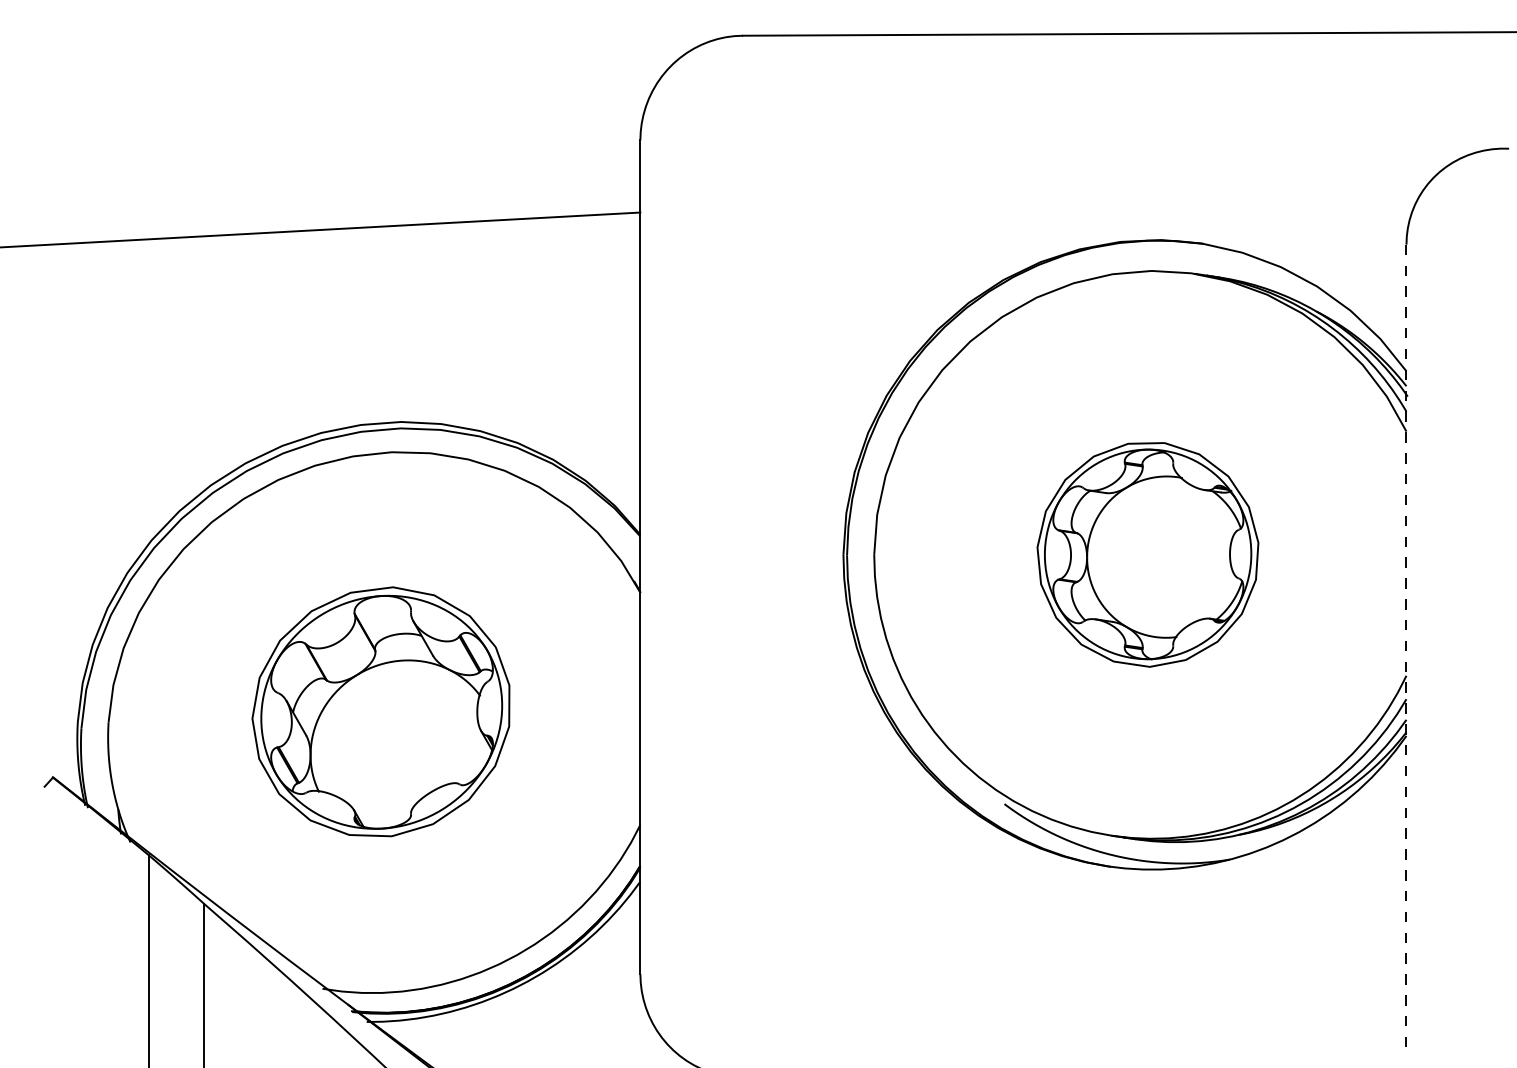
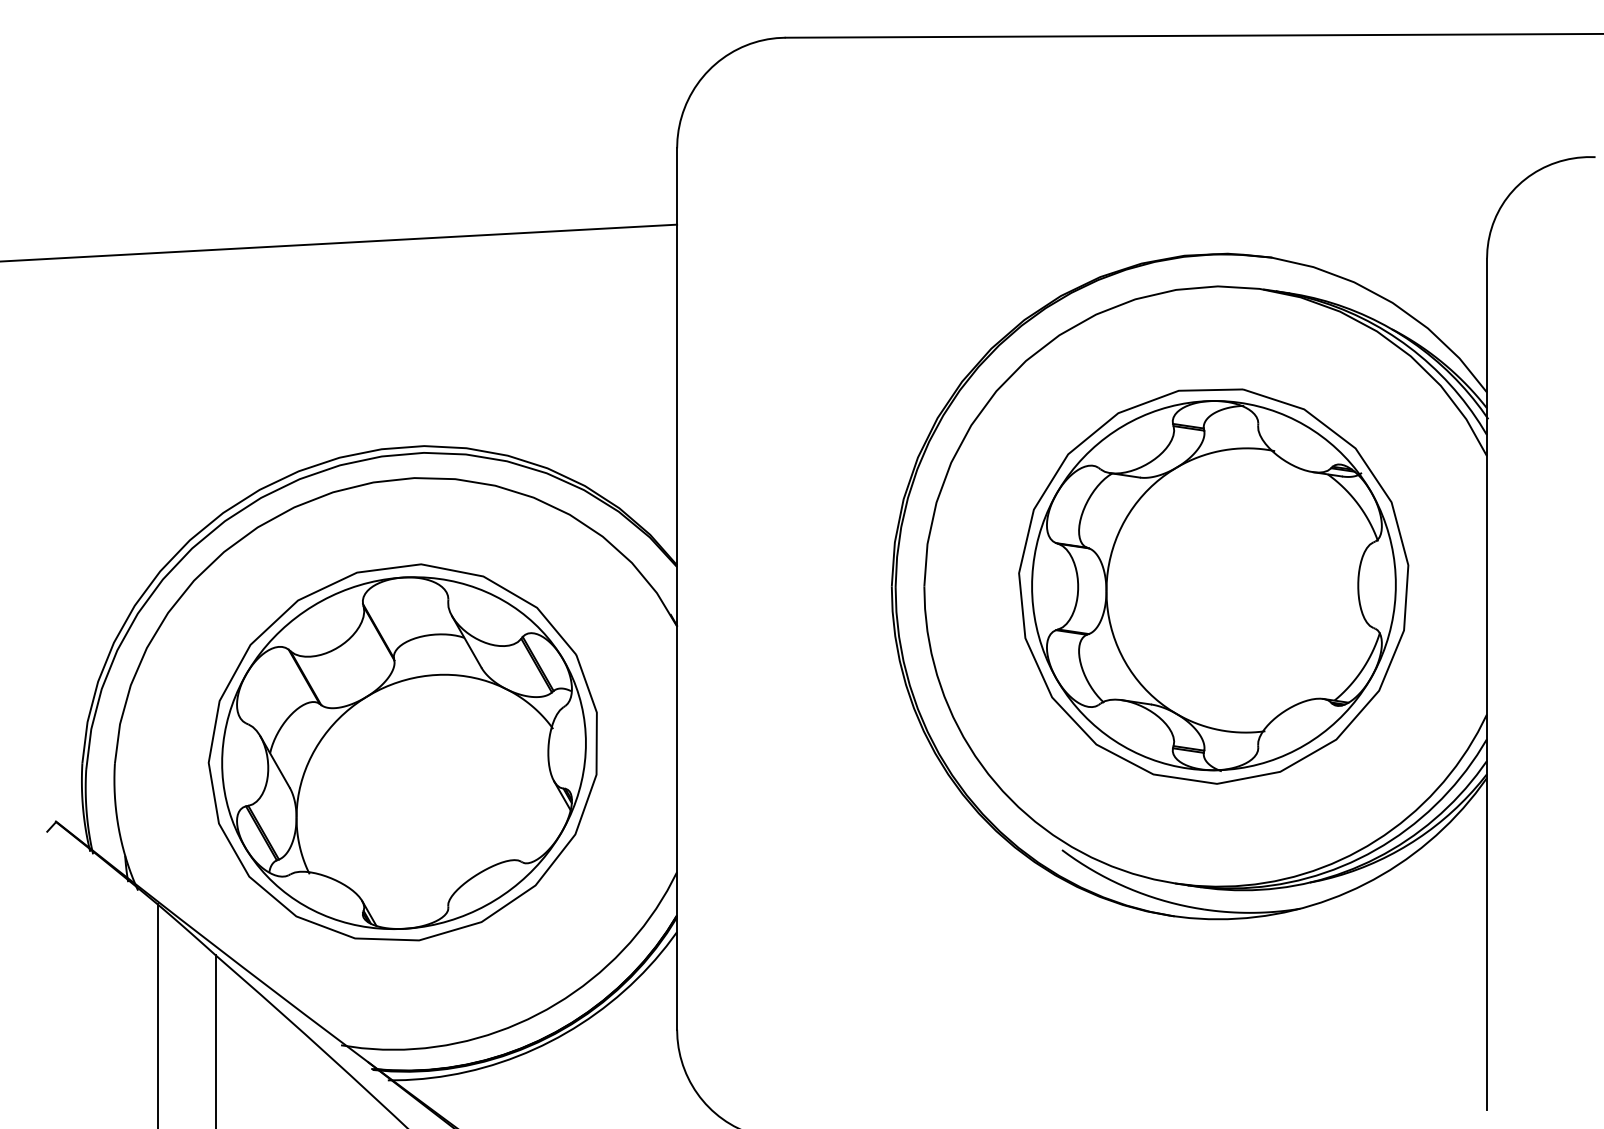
part: (1147, 554) -> (1213, 586), size x1.67
line: (1406, 647) -> (1487, 684), dashed -> solid
part: (380, 711) -> (402, 752), size x1.43

